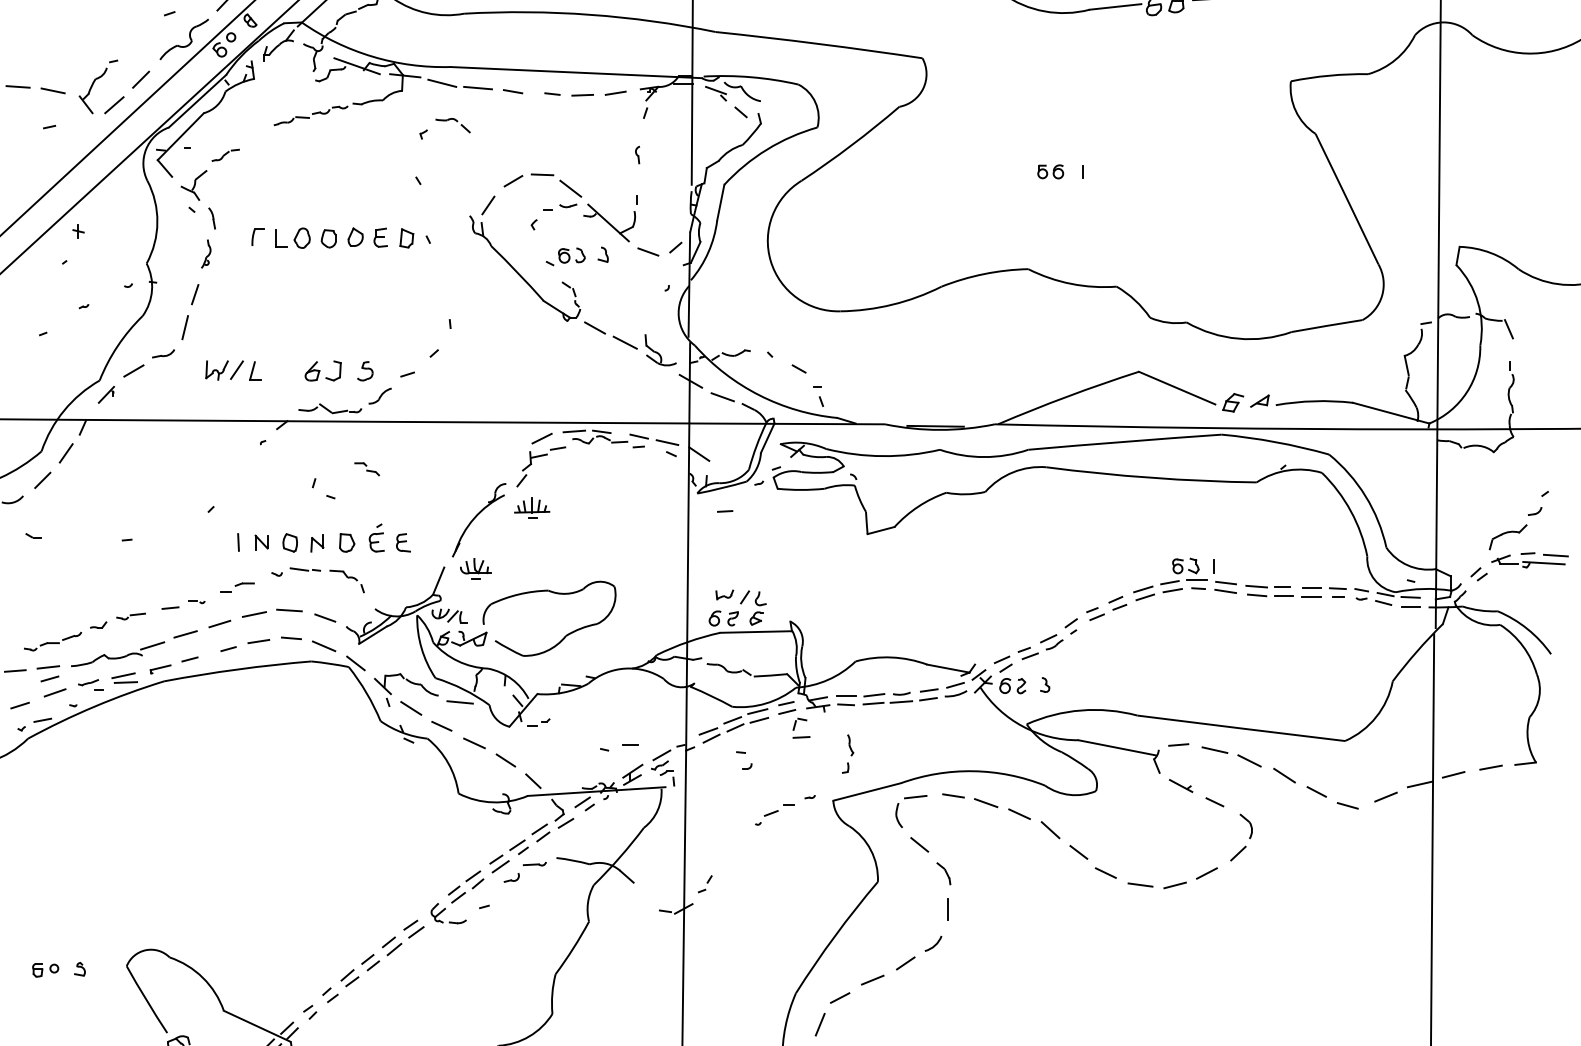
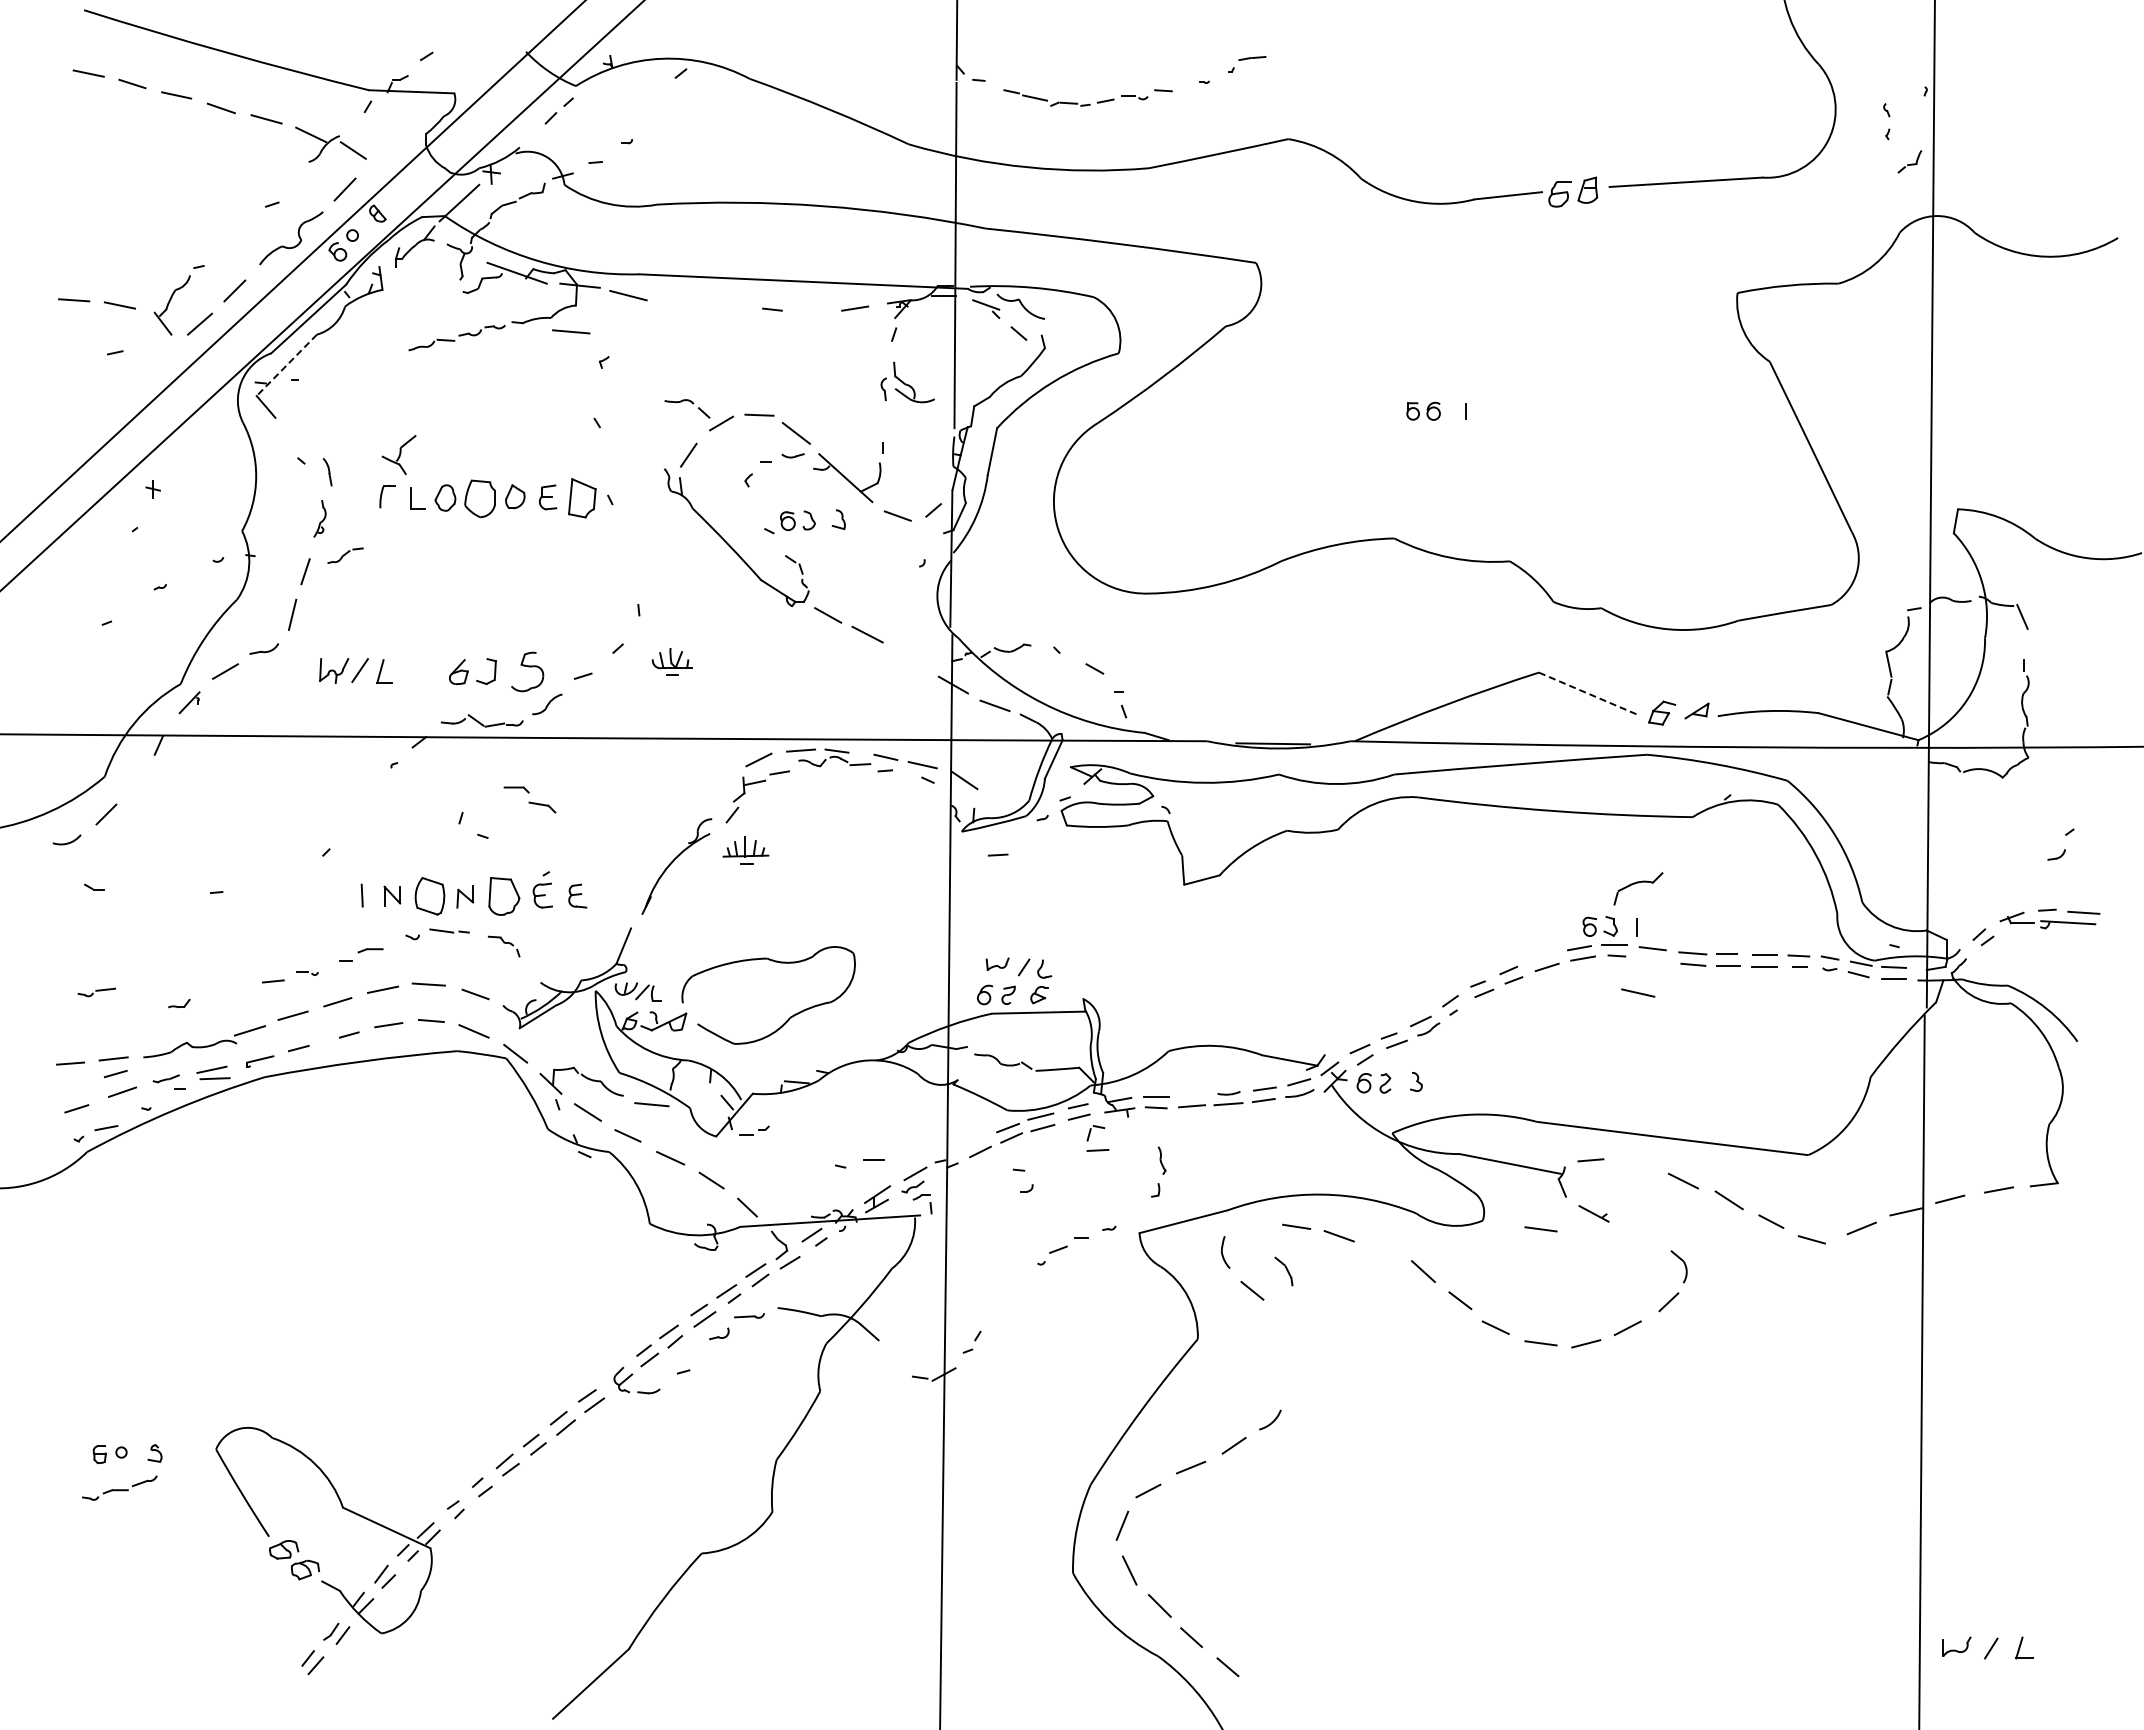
line: (478, 87) -> (571, 331), moved
line: (512, 91) -> (720, 306), removed
line: (582, 94) -> (811, 310), removed
part: (456, 121) -> (691, 403), moved
line: (180, 136) -> (286, 365), solid -> dashed
part: (225, 155) -> (345, 555), moved
part: (193, 185) -> (398, 454), moved
part: (329, 238) -> (480, 498), size x1.6
part: (406, 238) -> (581, 498), size x1.6
part: (660, 350) -> (913, 382), moved
part: (365, 370) -> (527, 671), size x1.6
line: (1177, 388) -> (1589, 694), solid -> dashed
line: (65, 453) -> (136, 779), removed
part: (366, 468) -> (529, 799), size x1.6
part: (1508, 537) -> (1638, 888), moved
part: (290, 542) -> (429, 895), size x1.6
part: (346, 542) -> (503, 895), size x1.6
part: (475, 568) -> (671, 661), moved
part: (346, 581) -> (503, 946), size x0.7
line: (1143, 589) -> (1544, 956), removed
line: (1225, 591) -> (1651, 959), removed
part: (130, 616) -> (96, 992), moved
part: (52, 641) -> (119, 1487), moved
line: (874, 694) -> (1193, 1094), removed
line: (707, 731) -> (975, 1142), removed
line: (1215, 749) -> (1638, 992), moved
line: (915, 797) -> (1247, 1228), removed
line: (1140, 797) -> (1540, 1229), added
line: (1215, 802) -> (1638, 1235), removed
line: (1019, 814) -> (1382, 1250), removed
part: (943, 873) -> (1283, 1271), moved
line: (948, 909) -> (1289, 1375), removed

